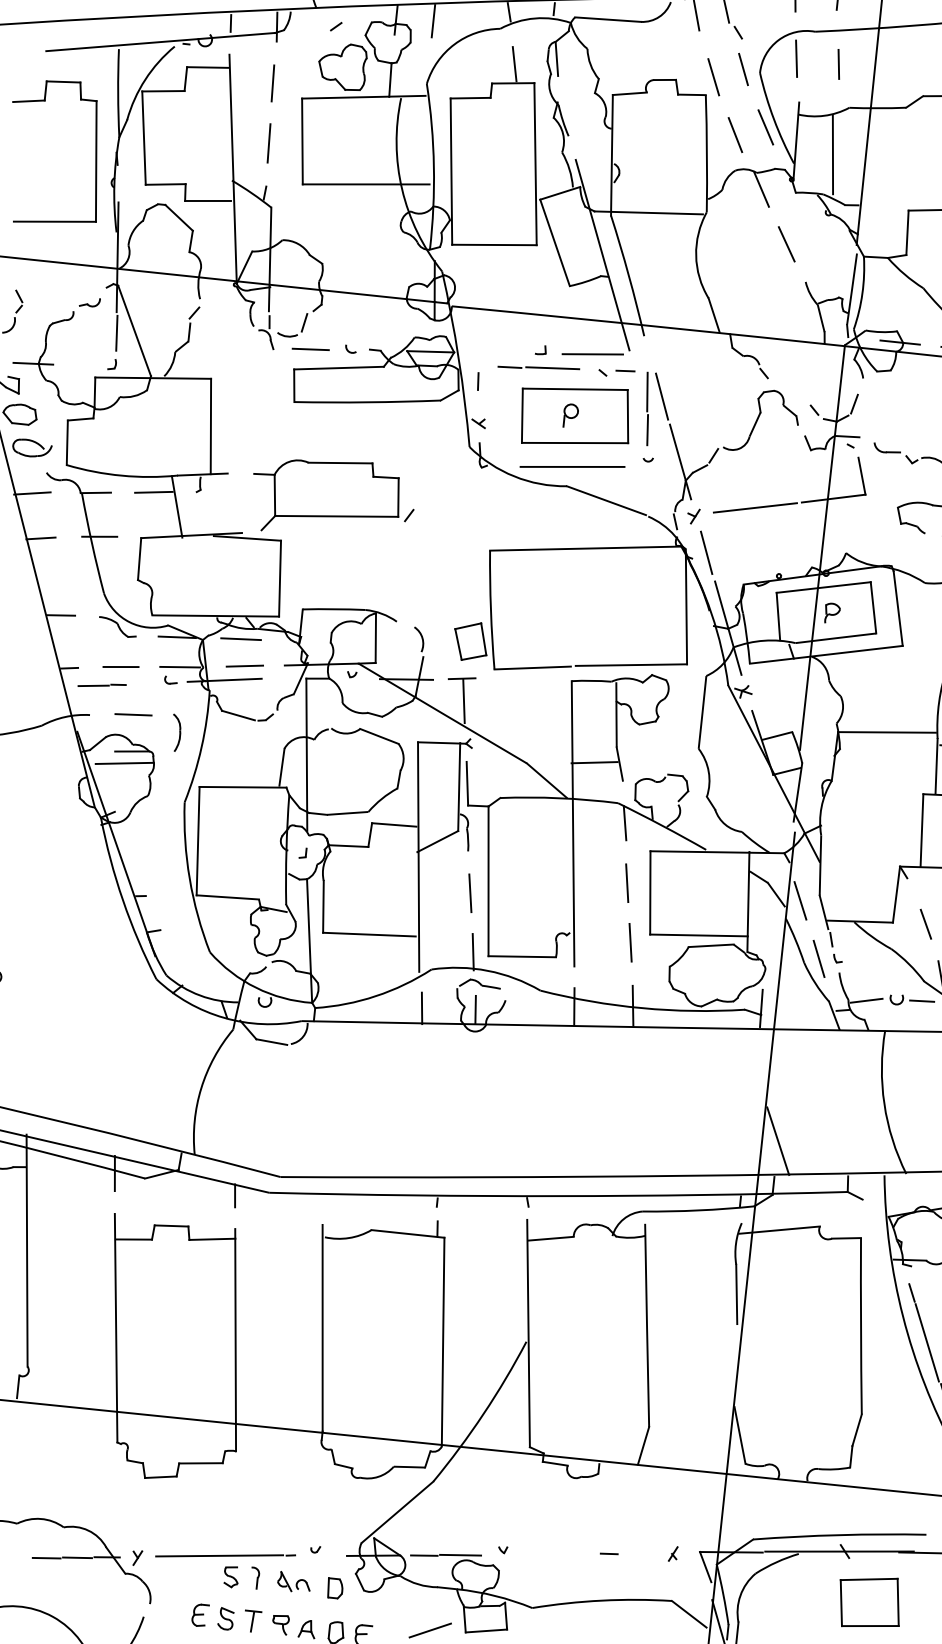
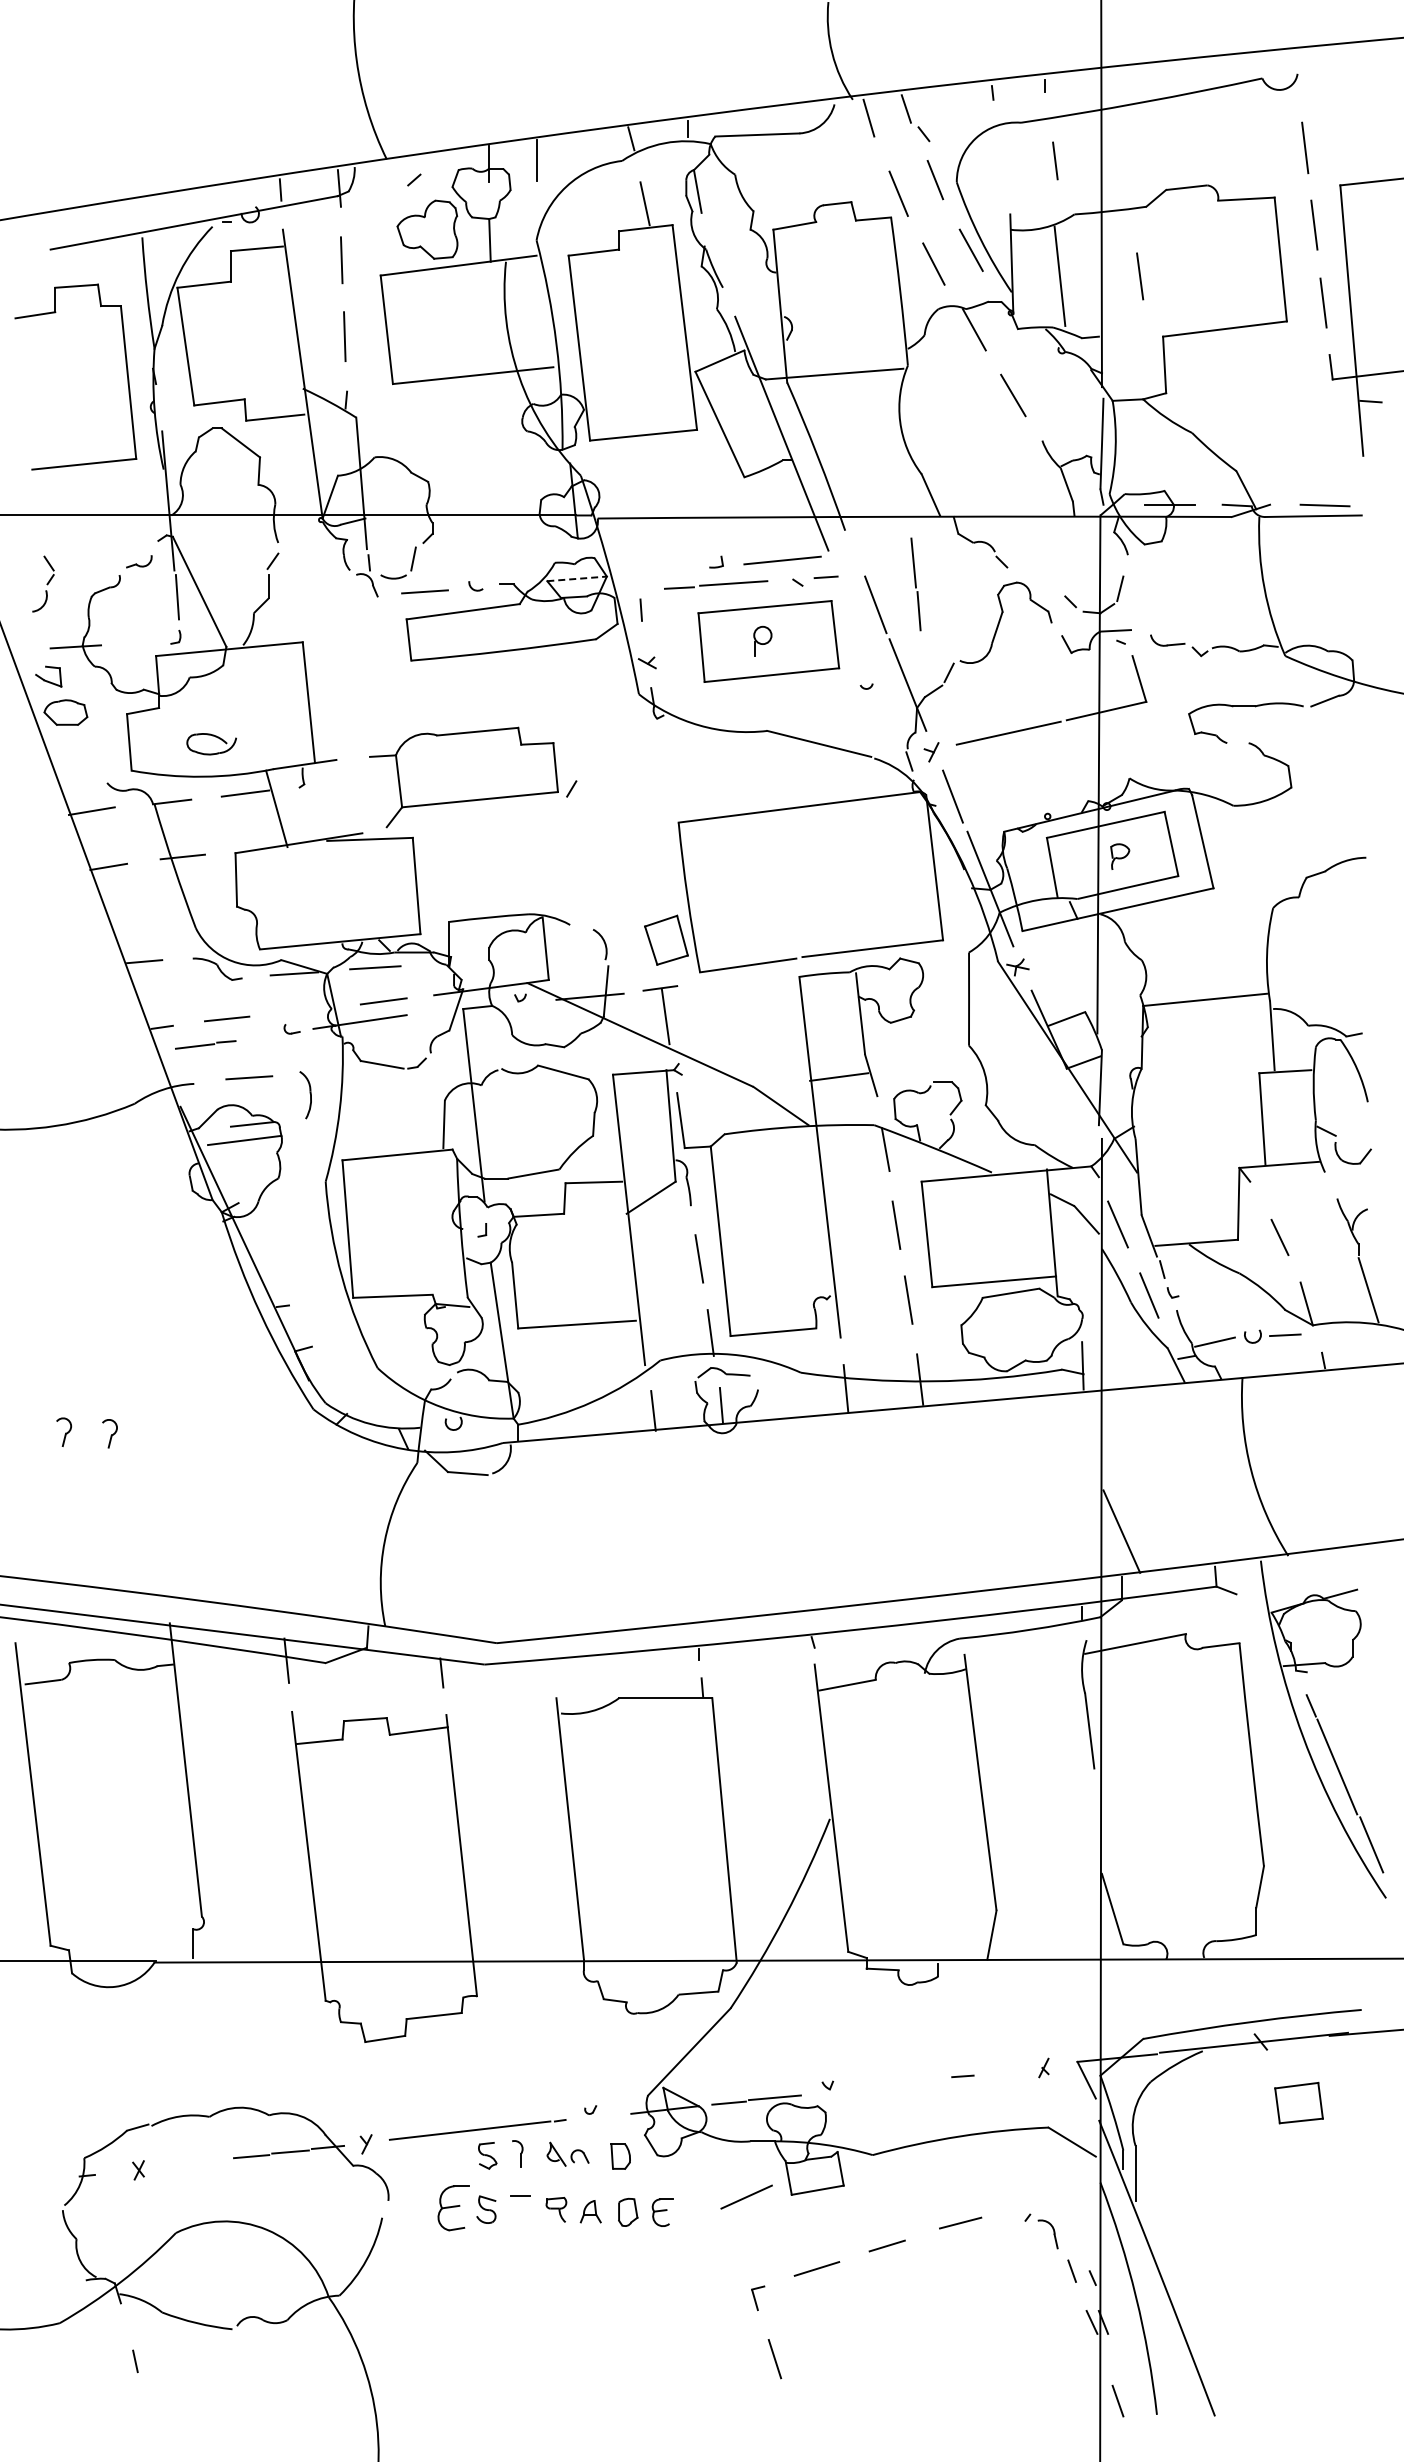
line: (796, 58) -> (1140, 276), moved
line: (431, 351) -> (577, 578), solid -> dashed
part: (647, 409) -> (915, 584), moved
part: (33, 442) -> (212, 736), moved
line: (572, 466) -> (771, 705), removed
line: (179, 667) -> (301, 1011), removed
part: (869, 1601) -> (1298, 2102), size x0.6
part: (200, 1615) -> (453, 2208), size x1.6
line: (252, 1621) -> (520, 2209), removed

